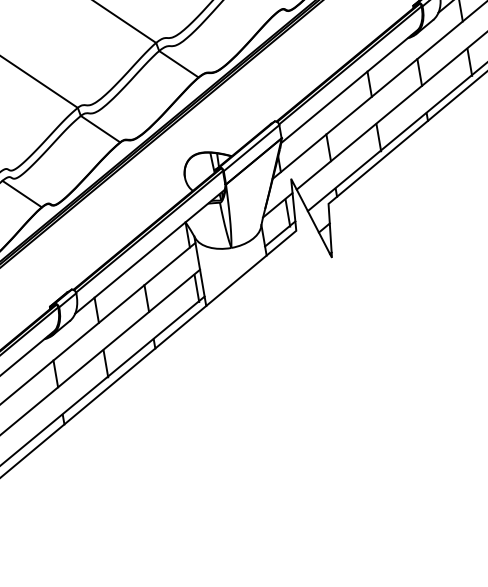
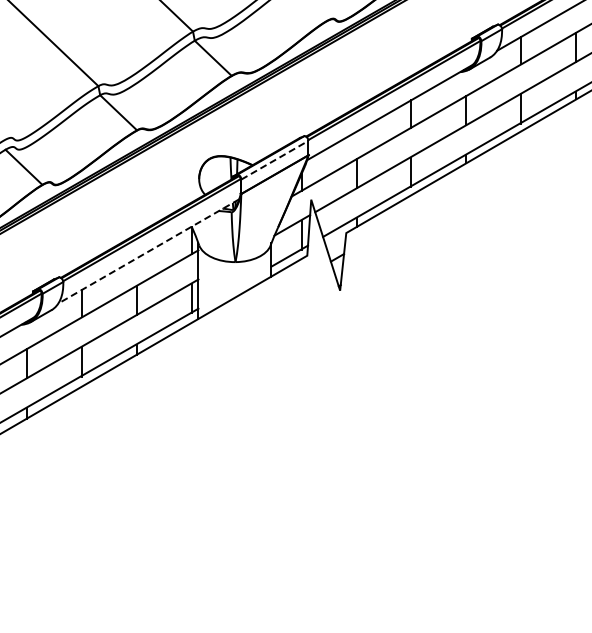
line: (251, 148) -> (274, 160), solid -> dashed
line: (149, 251) -> (148, 251), solid -> dashed

